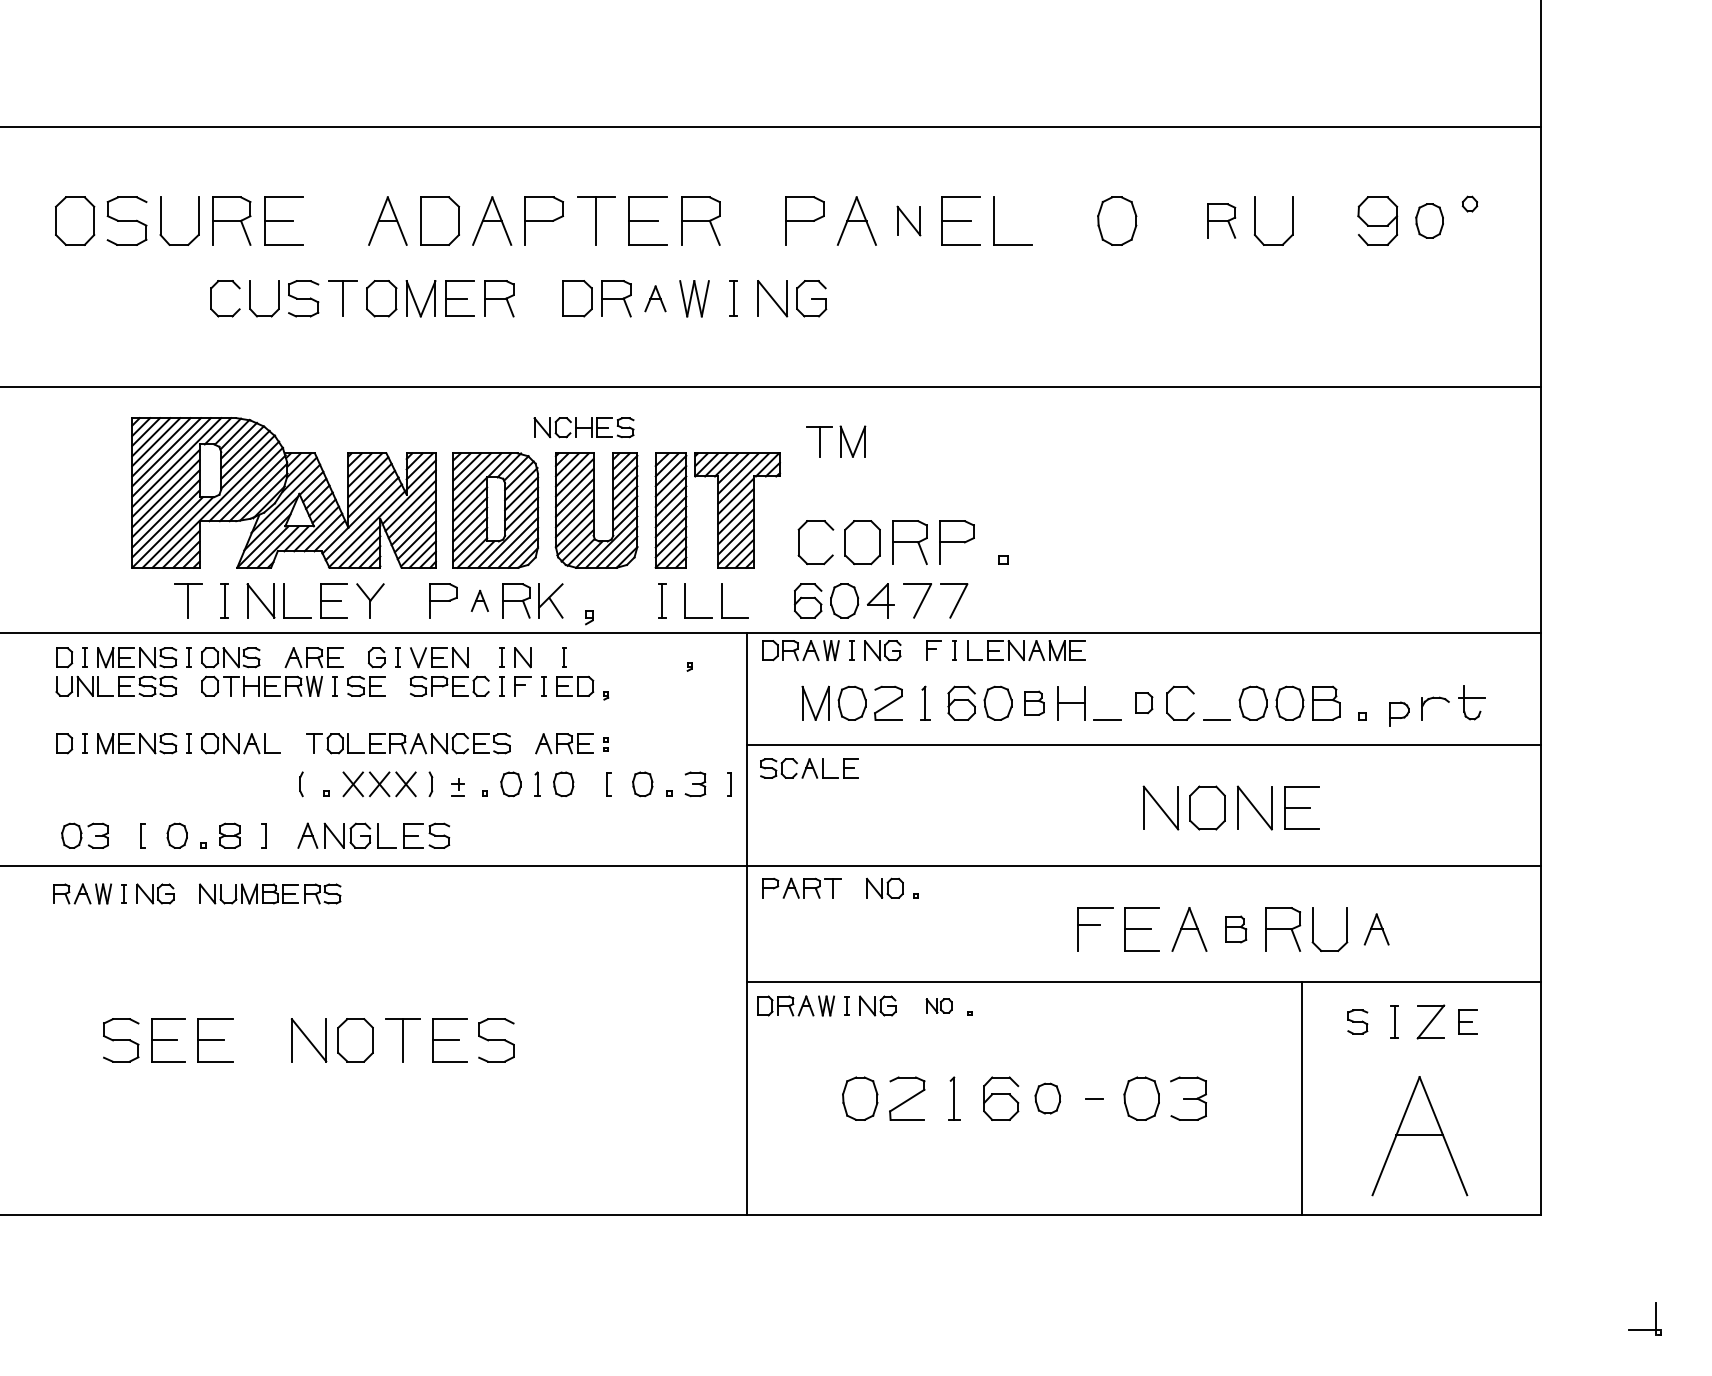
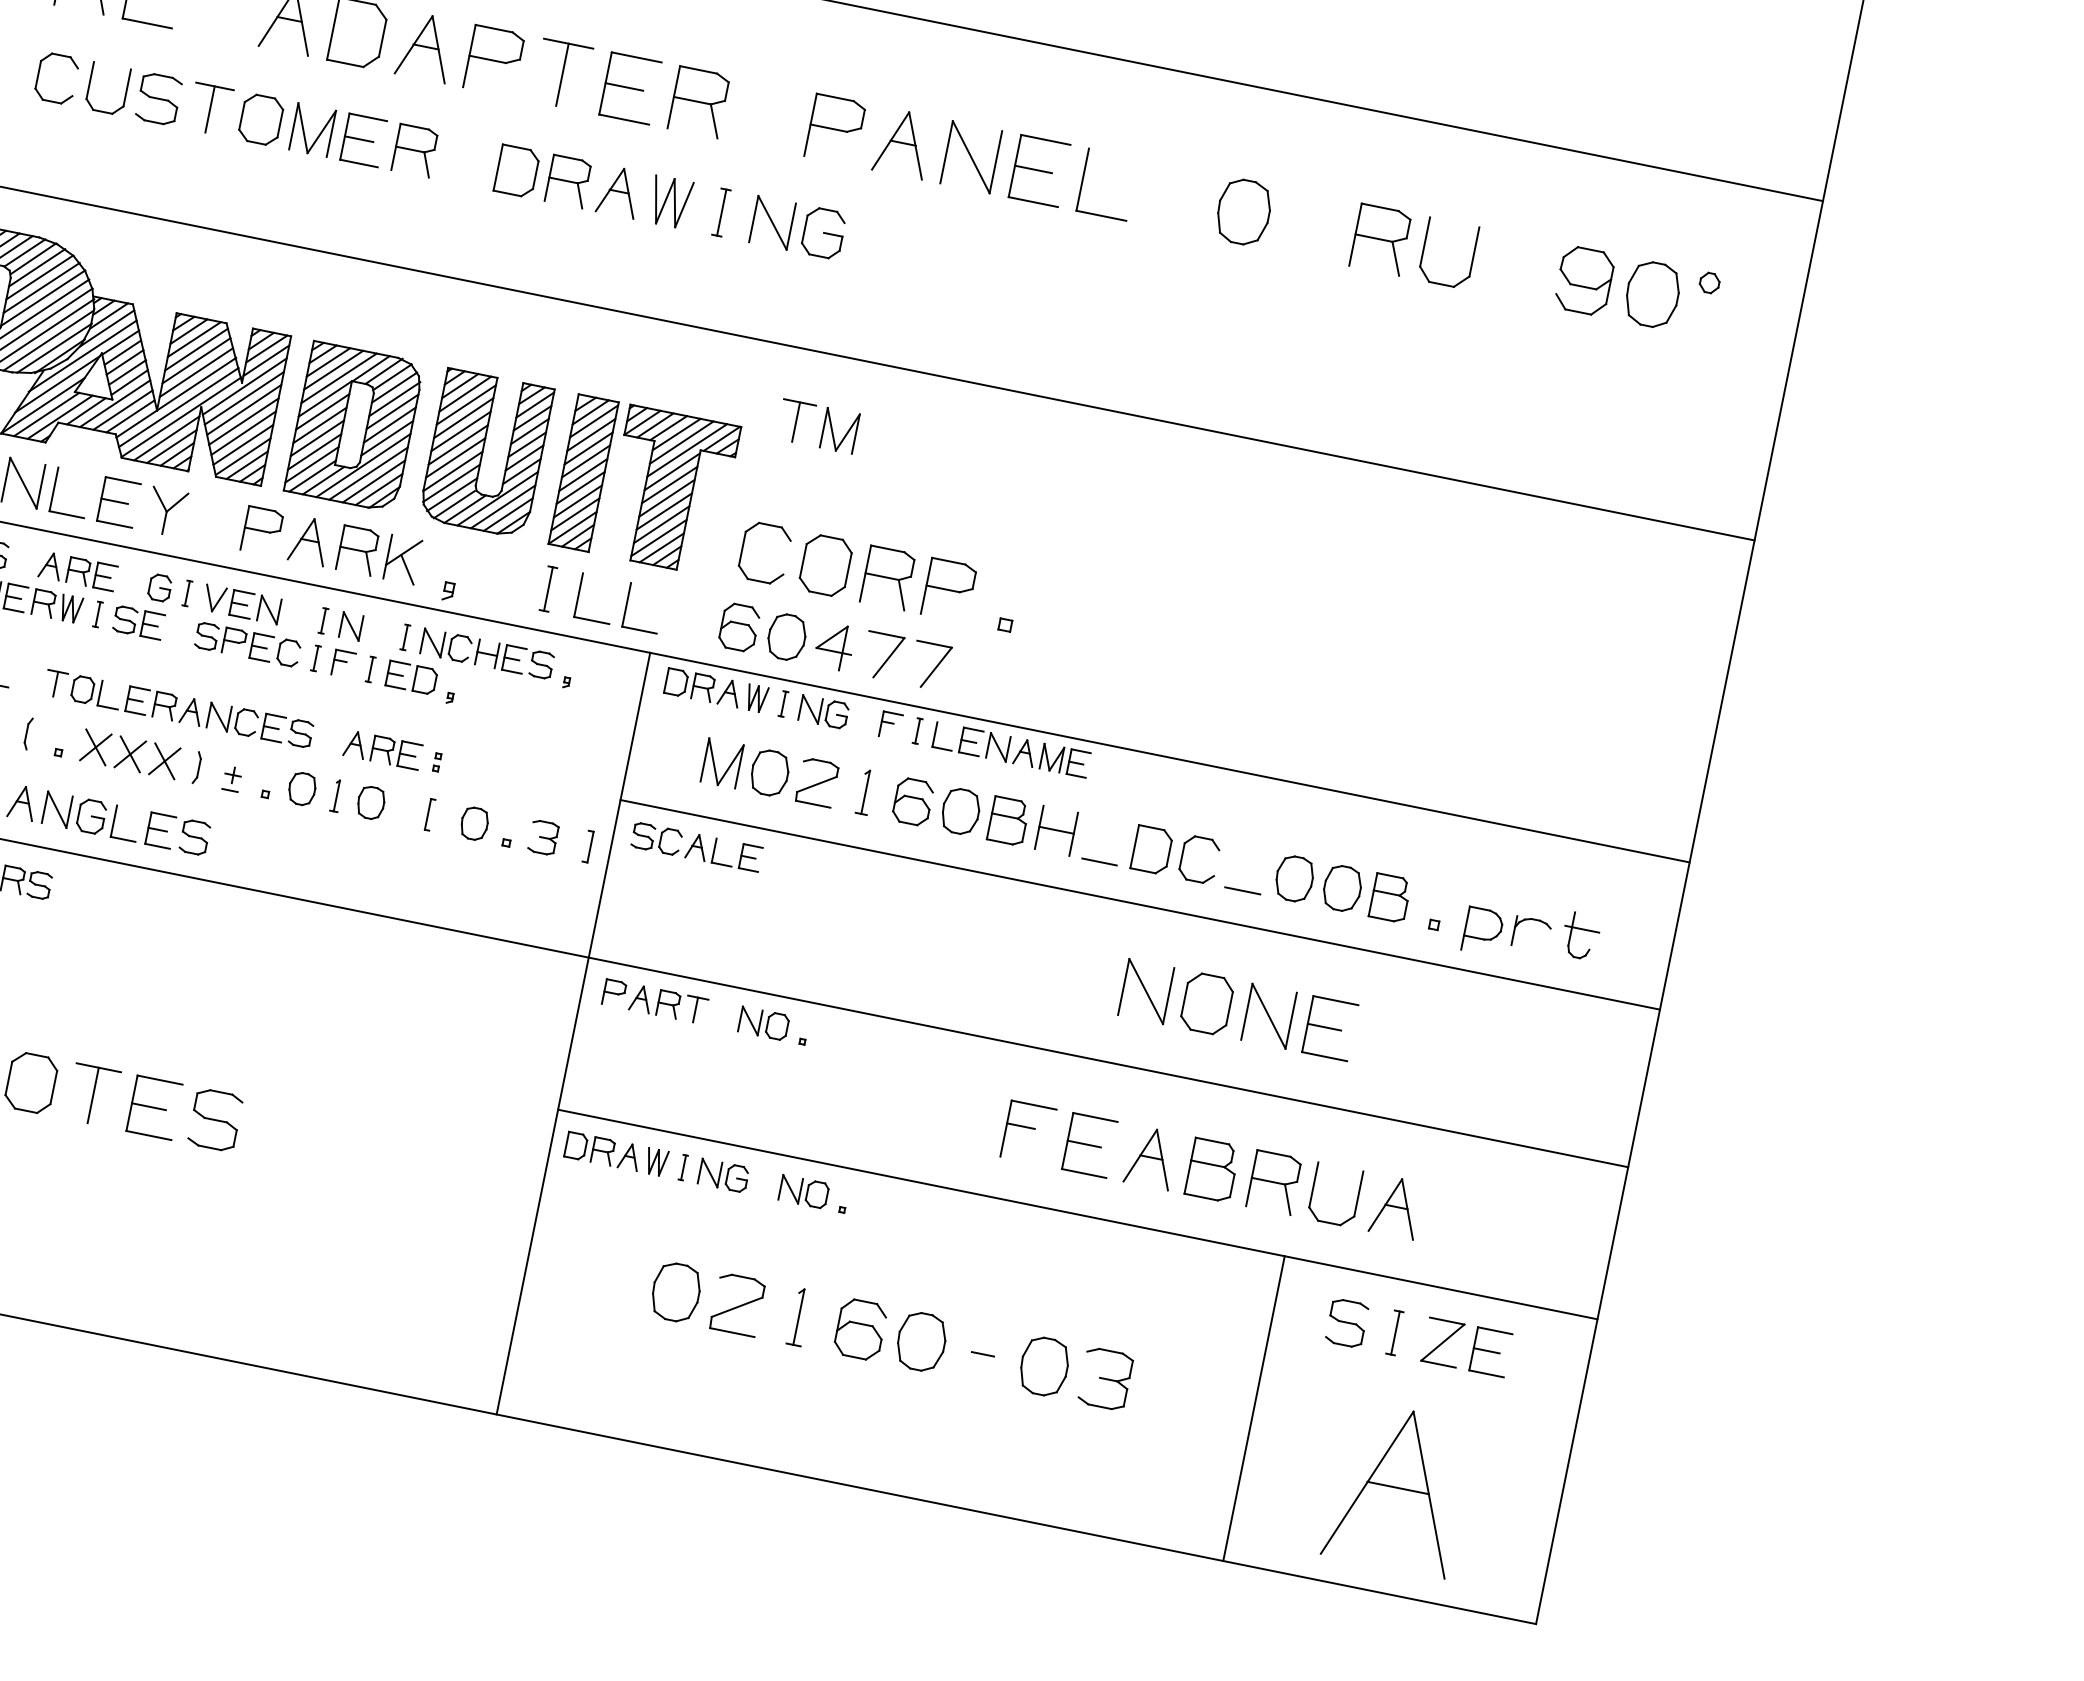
part: (908, 220) -> (970, 156), size x1.67
part: (1221, 220) -> (1380, 238), size x1.43
part: (1429, 220) -> (1652, 293), size x1.43
part: (655, 298) -> (619, 191), size x1.43
part: (583, 427) -> (486, 653), moved
part: (479, 600) -> (309, 540), size x1.67
part: (1034, 702) -> (1008, 820), size x1.43
part: (1144, 702) -> (1152, 849), size x1.67
part: (1399, 713) -> (1483, 930), size x1.43
part: (1235, 929) -> (1211, 1170), size x1.67
part: (1376, 929) -> (1396, 1207), size x1.43
part: (938, 1005) -> (803, 1191), size x1.43
part: (1357, 1021) -> (1346, 1322), size x1.43
part: (1467, 1021) -> (1490, 1351), size x1.43
part: (1047, 1098) -> (921, 1341), size x1.43

